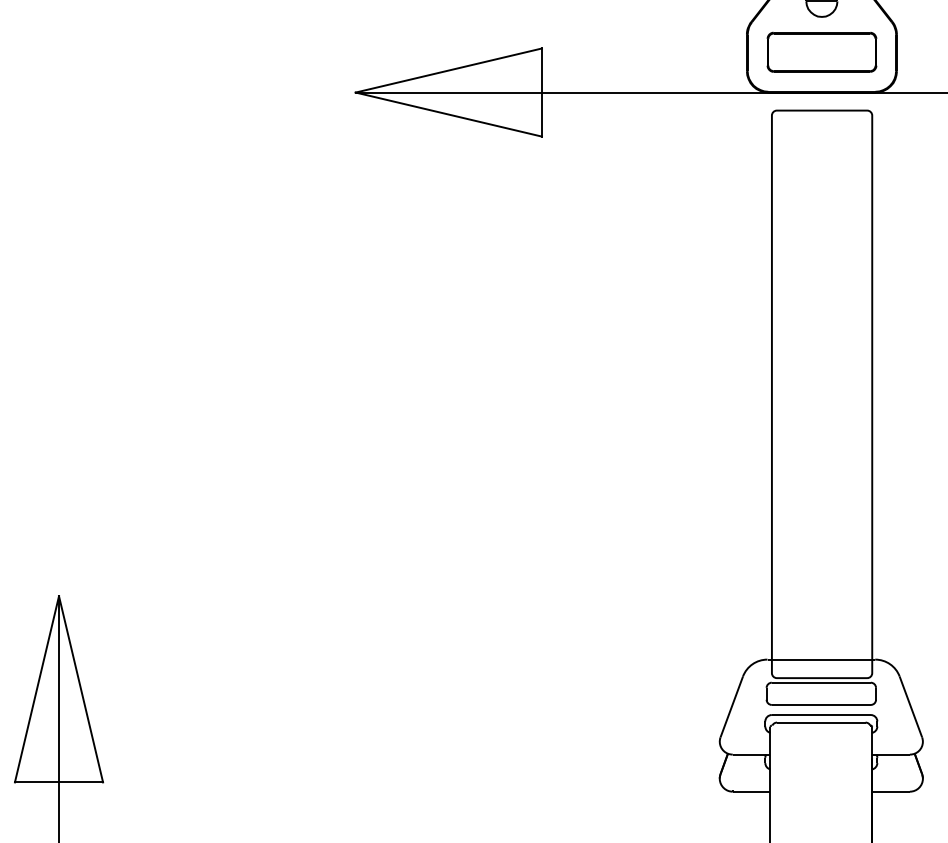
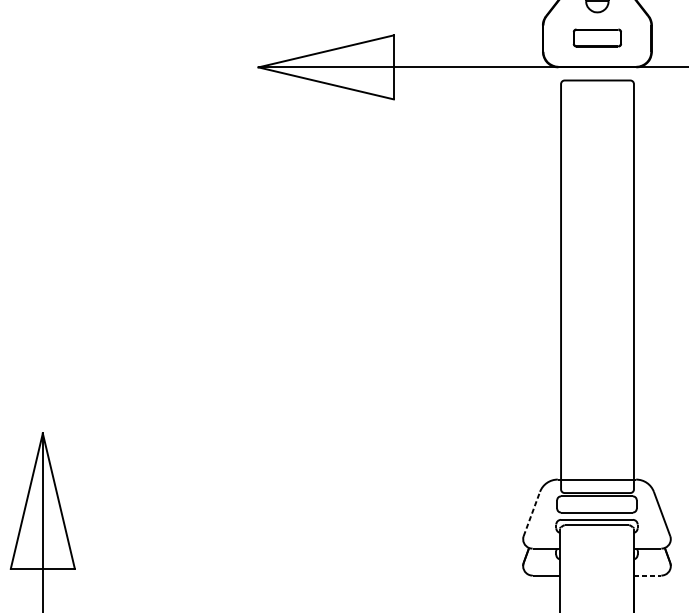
part: (821, 51) -> (597, 37), size x0.6
line: (731, 706) -> (531, 513), solid -> dashed
line: (891, 791) -> (647, 575), solid -> dashed

